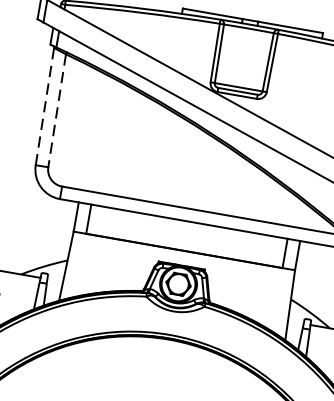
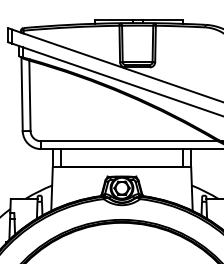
line: (45, 106) -> (22, 94), dashed -> solid
line: (56, 111) -> (29, 96), dashed -> solid

